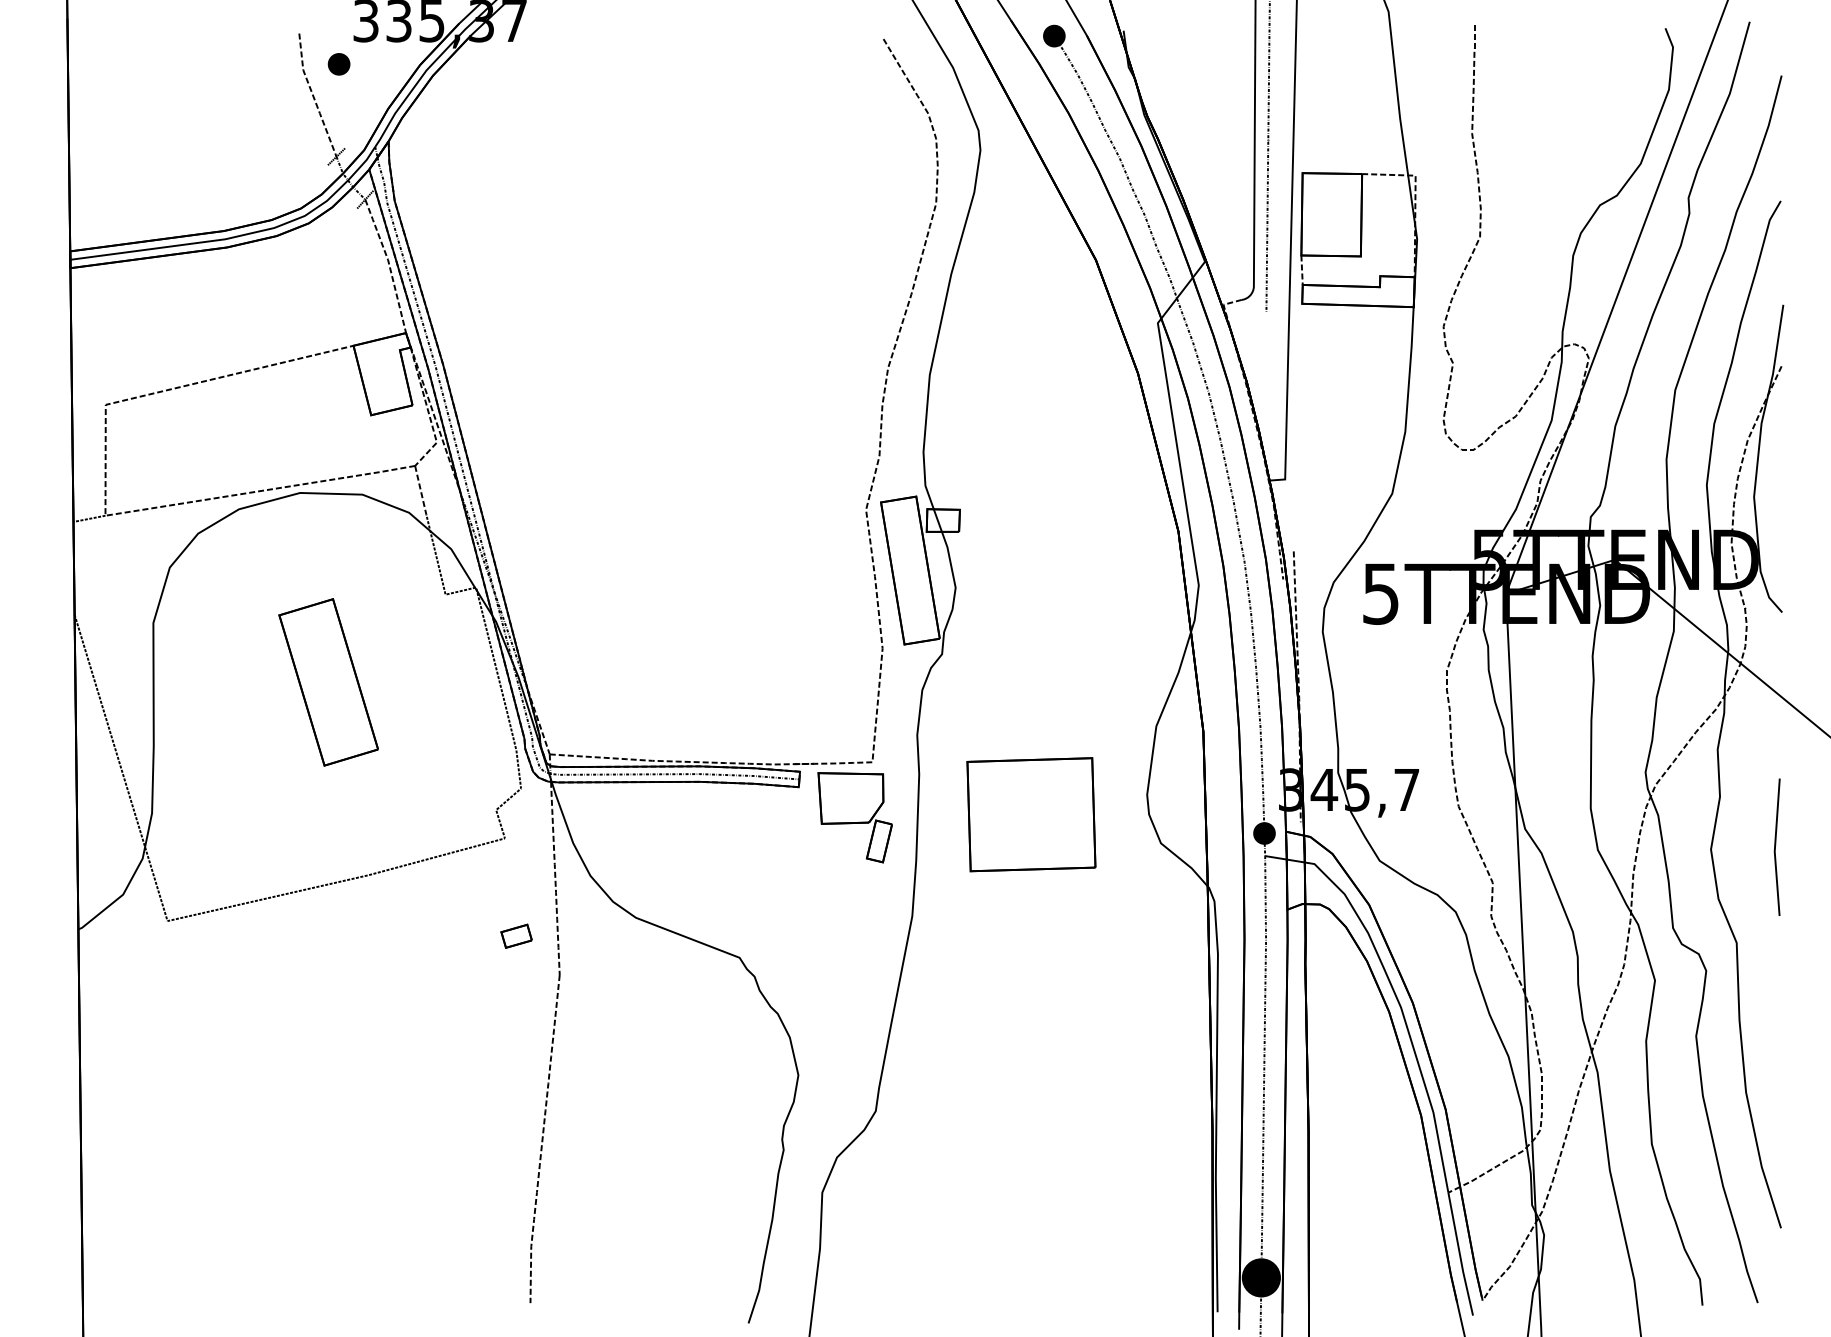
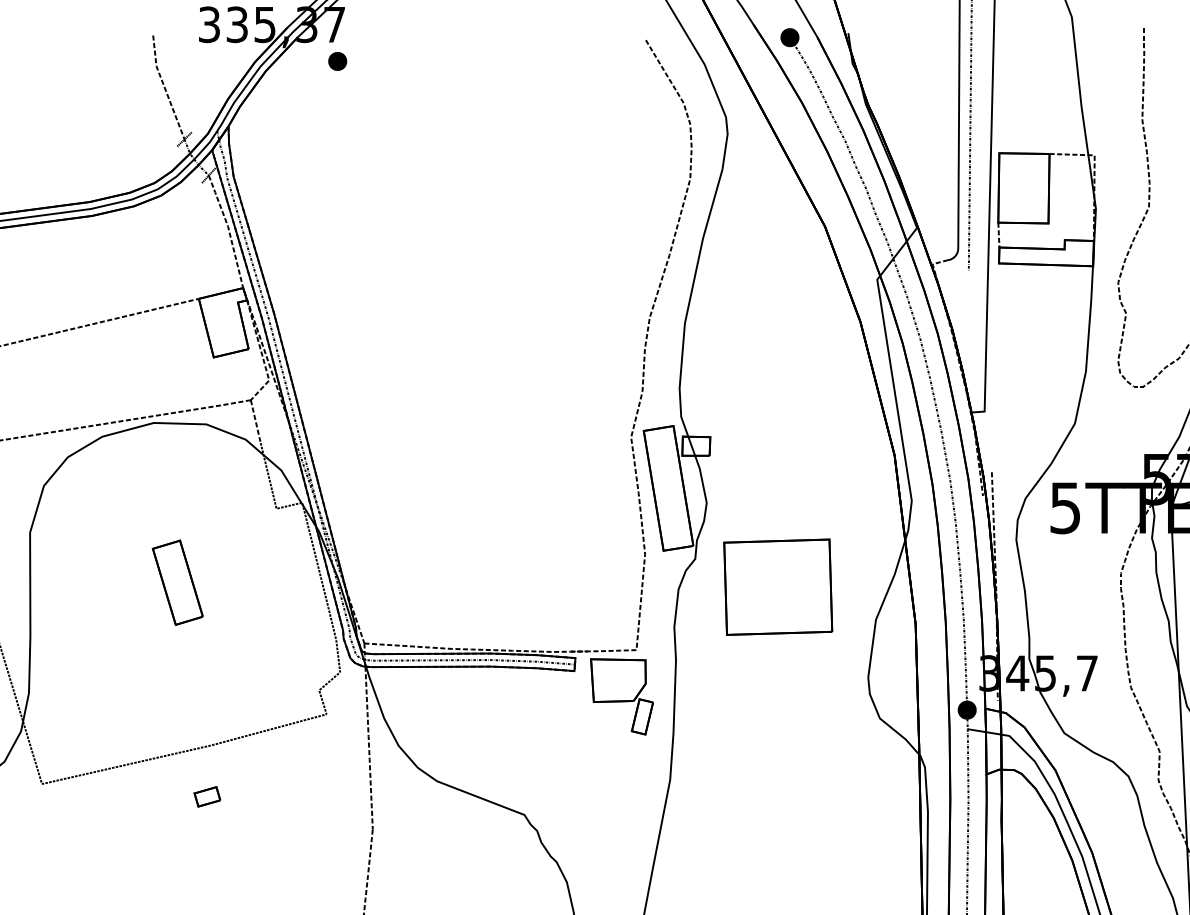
part: (338, 64) -> (337, 61), moved
part: (328, 682) -> (177, 582), size x0.6
part: (1031, 814) -> (778, 587), moved
part: (516, 935) -> (207, 796), moved

